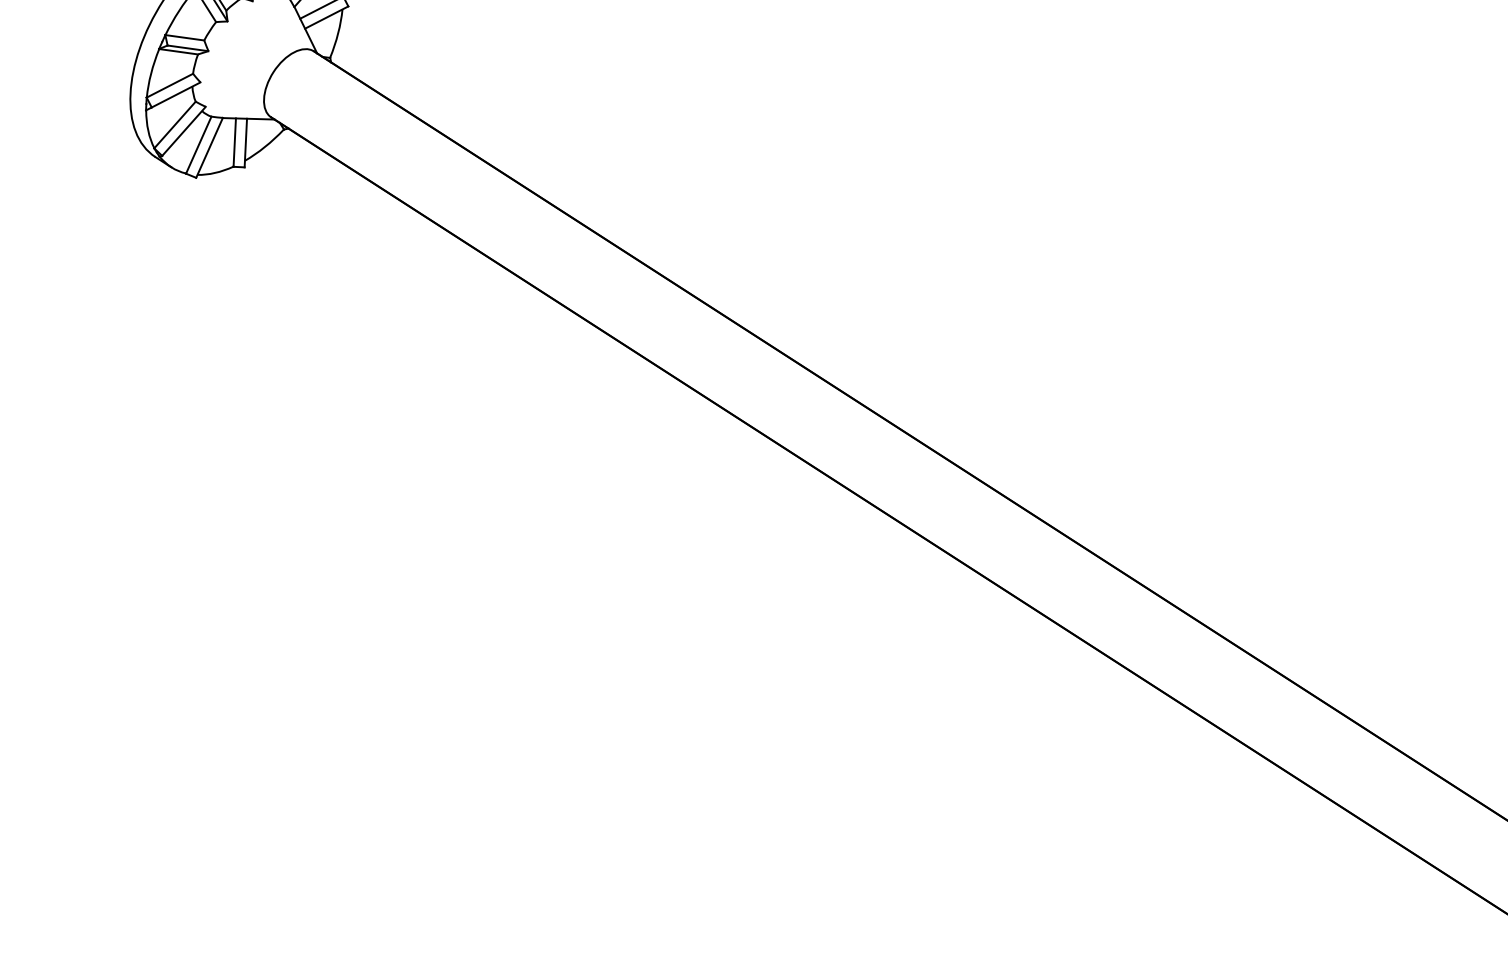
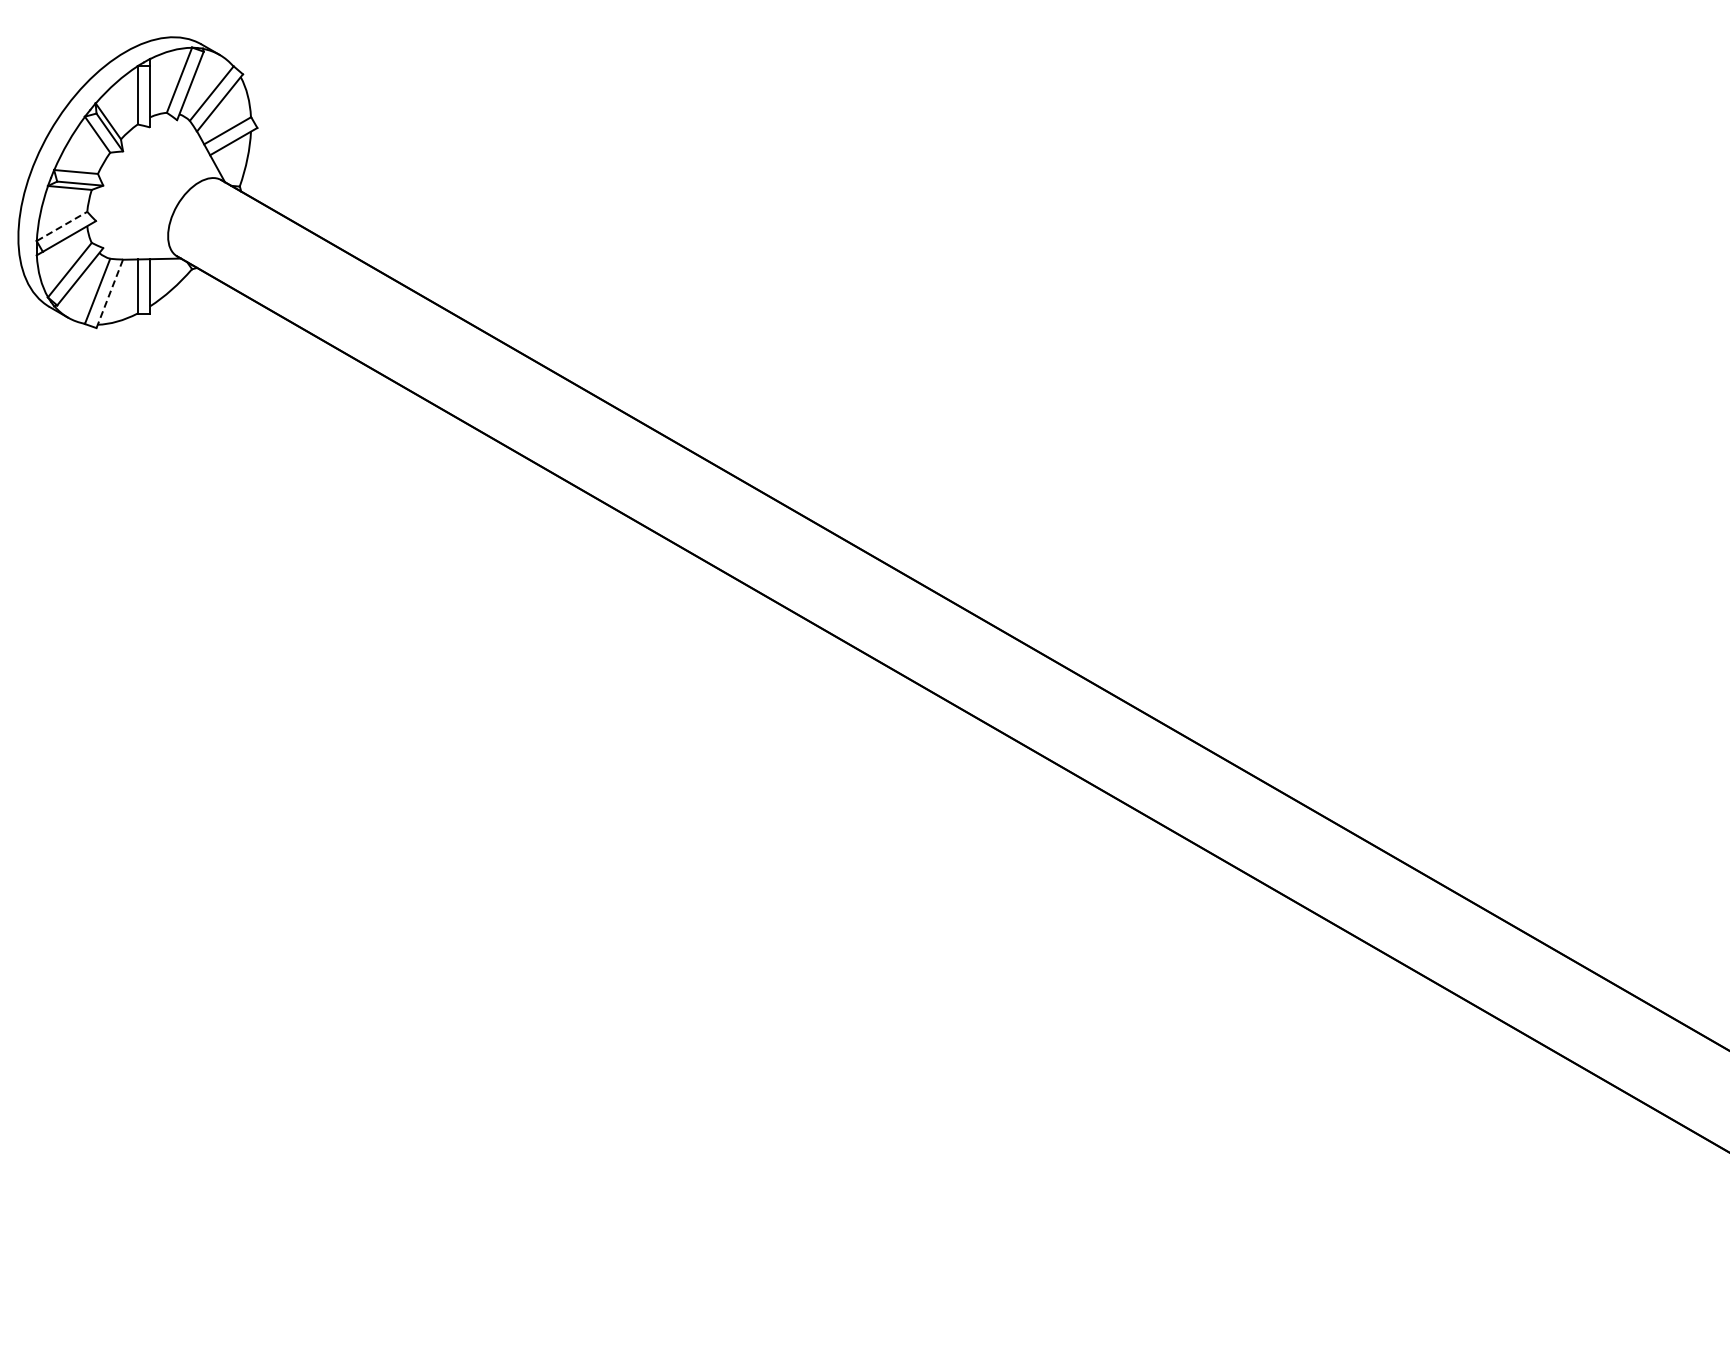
line: (170, 85) -> (62, 226), solid -> dashed
line: (209, 147) -> (109, 293), solid -> dashed

